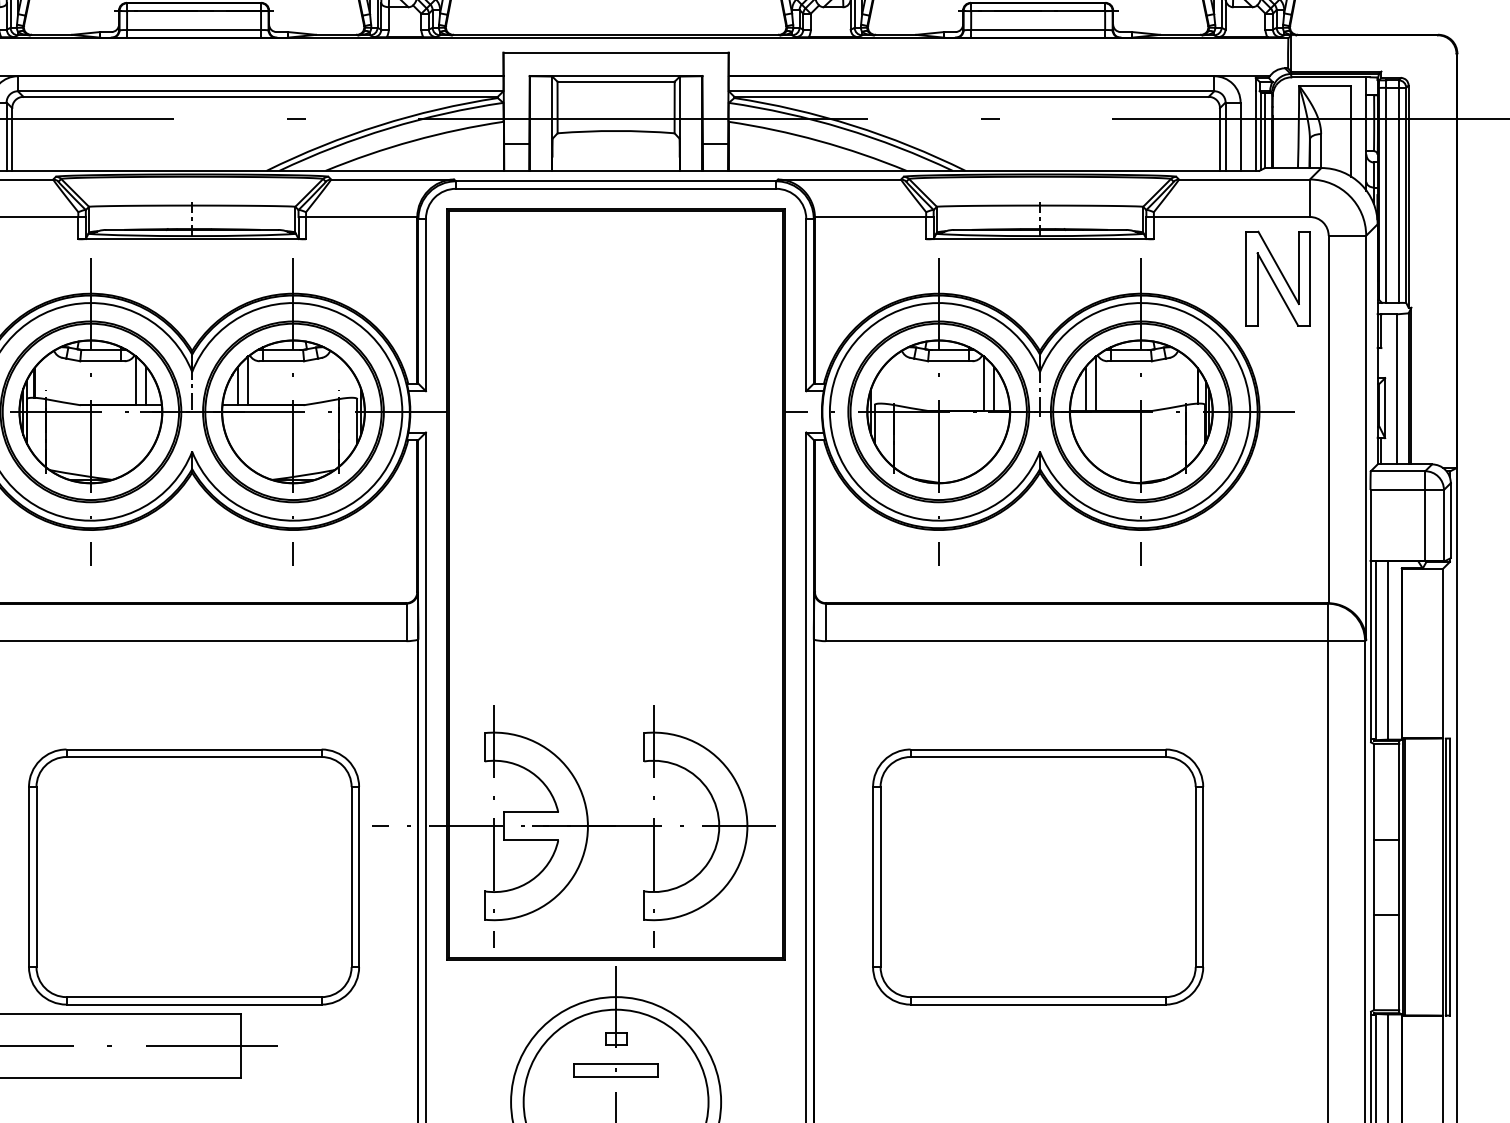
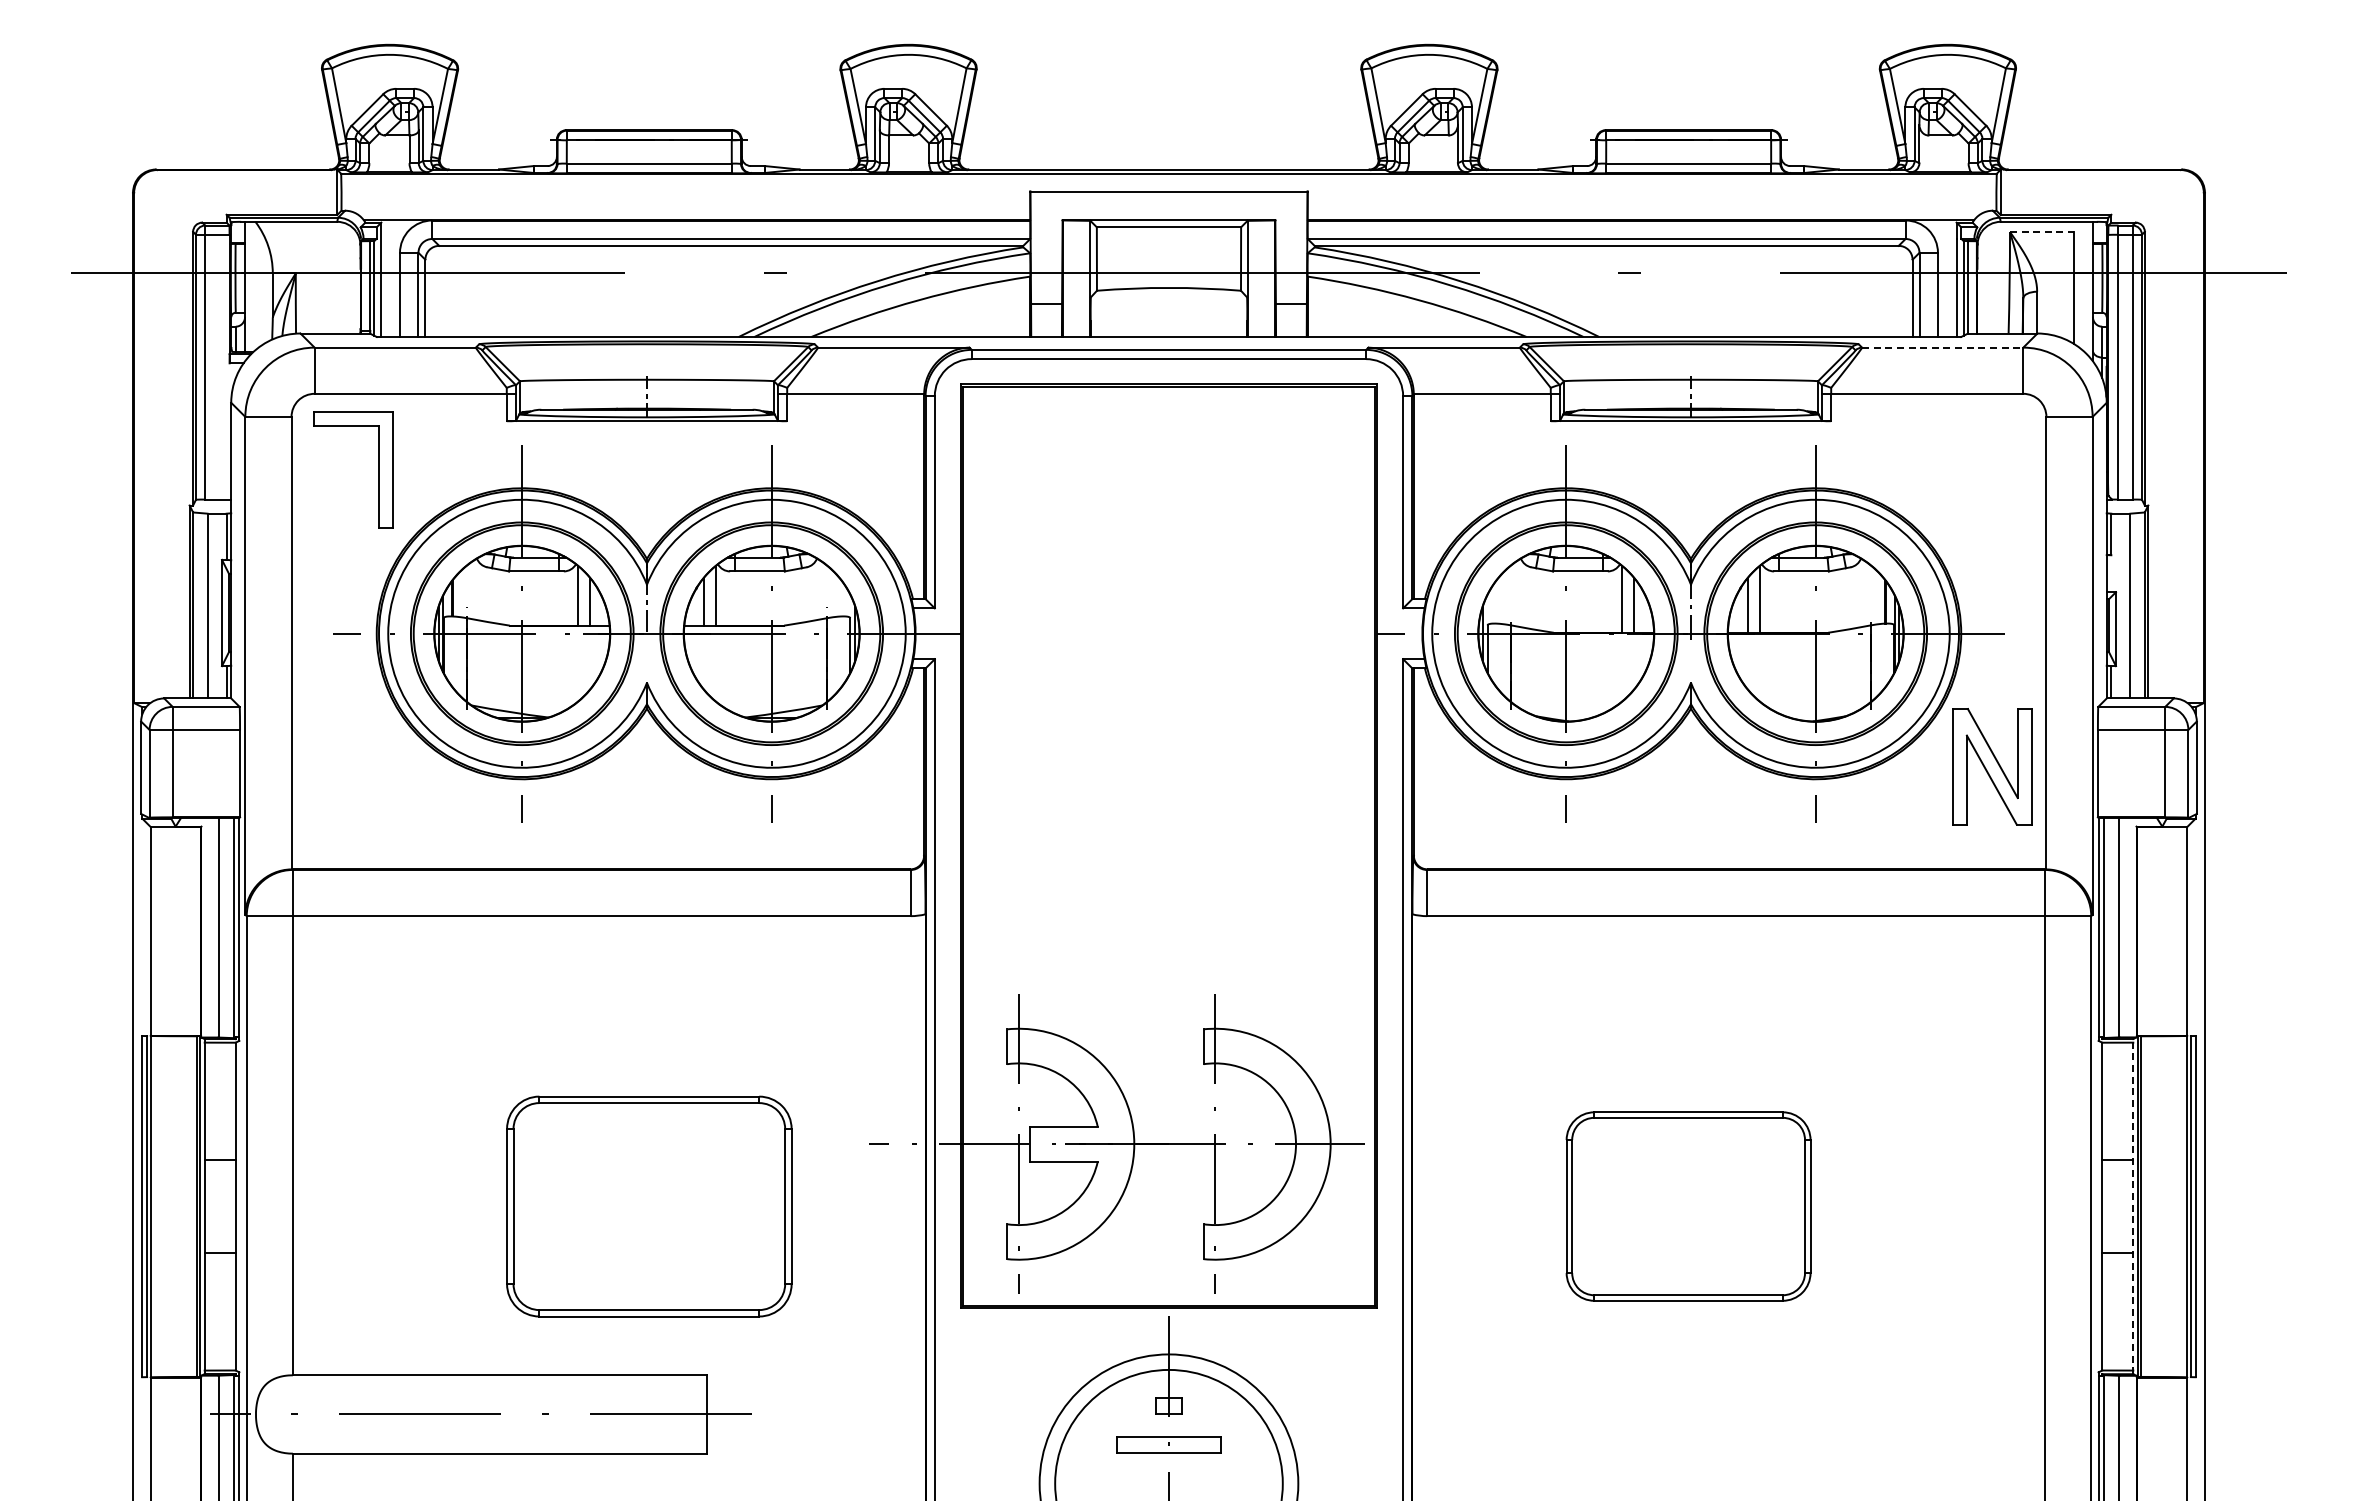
line: (1325, 85) -> (2042, 232), solid -> dashed
line: (1244, 179) -> (1942, 347), solid -> dashed
part: (1278, 278) -> (1992, 766), moved
part: (194, 876) -> (649, 1206), size x0.7
part: (1038, 876) -> (1688, 1206), size x0.6
line: (1399, 876) -> (2133, 1206), solid -> dashed

